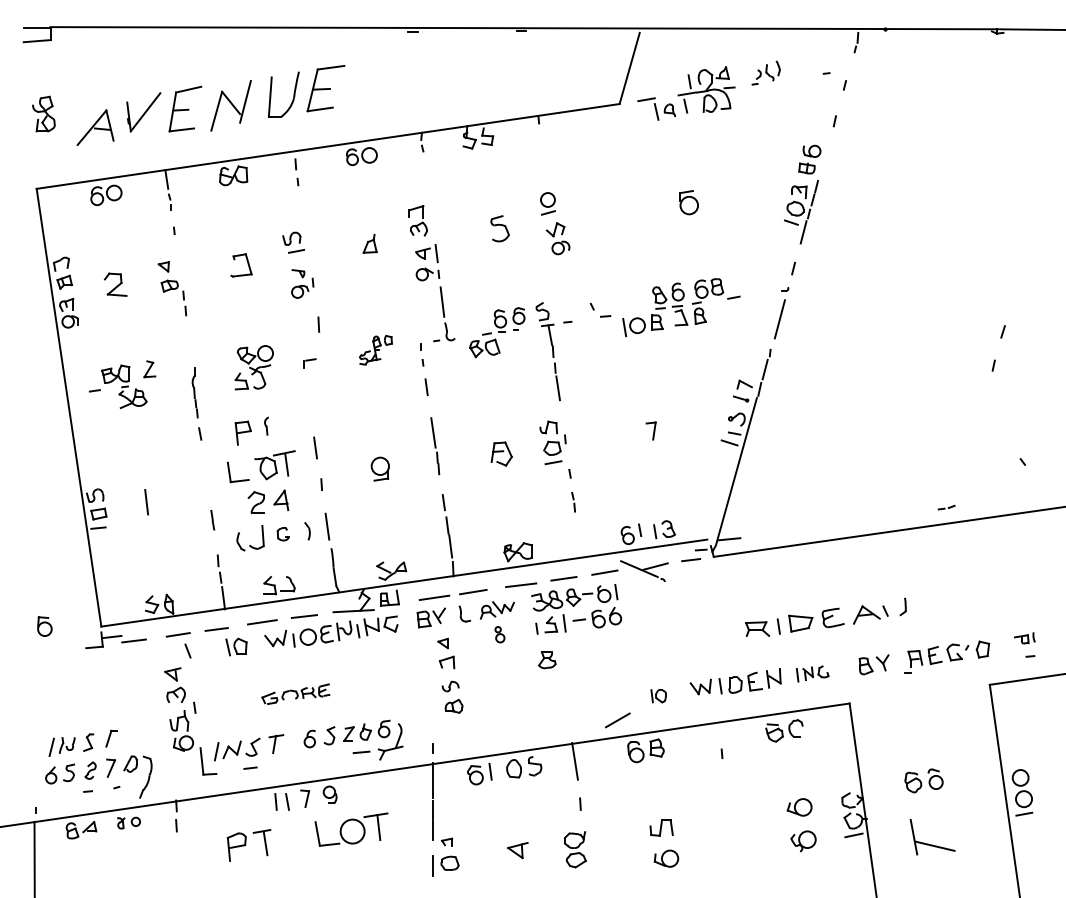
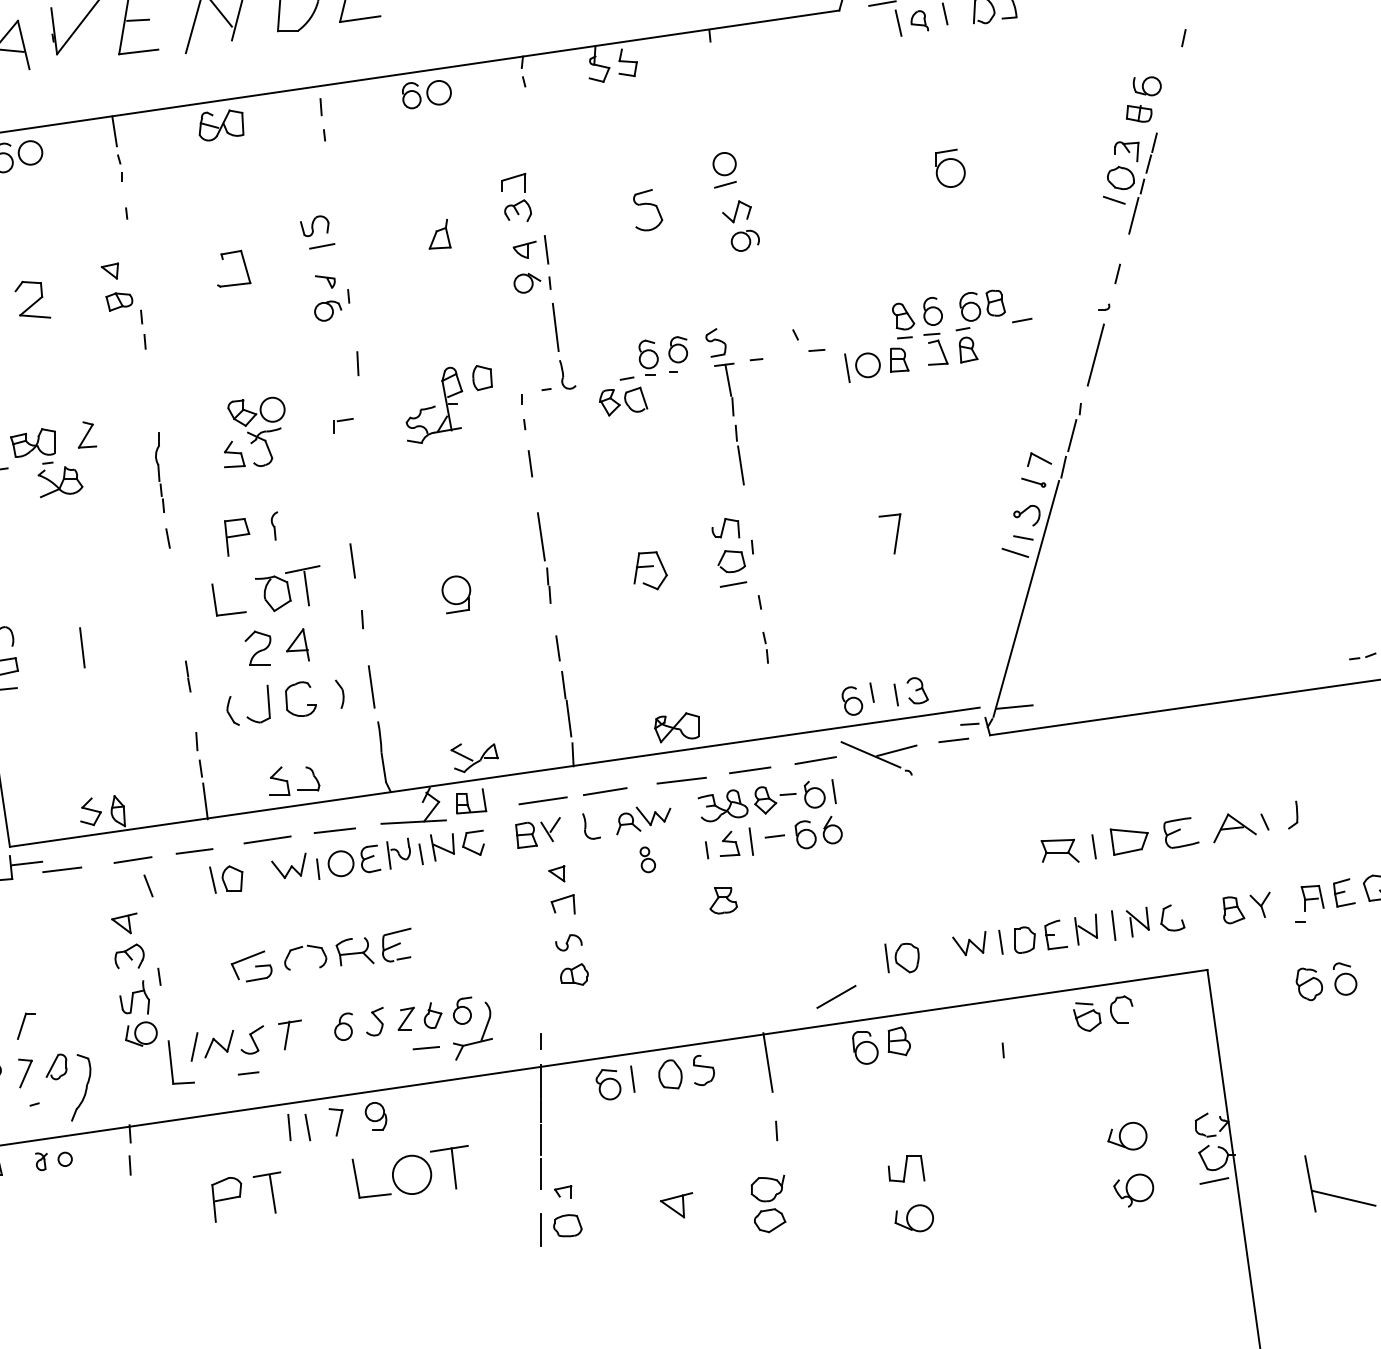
part: (375, 350) -> (448, 404), size x1.67
part: (650, 430) -> (888, 532), size x1.43
part: (283, 533) -> (301, 697), size x1.67
part: (812, 673) -> (1148, 921), size x1.43
part: (295, 693) -> (320, 953), size x1.67
part: (658, 695) -> (901, 957), size x1.43
part: (923, 780) -> (1325, 981), moved

